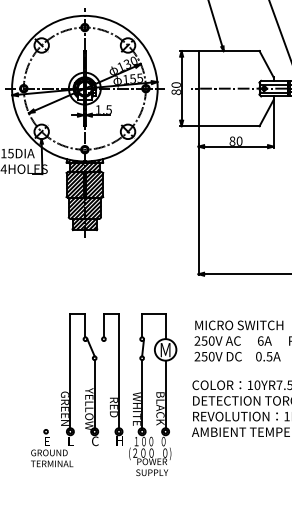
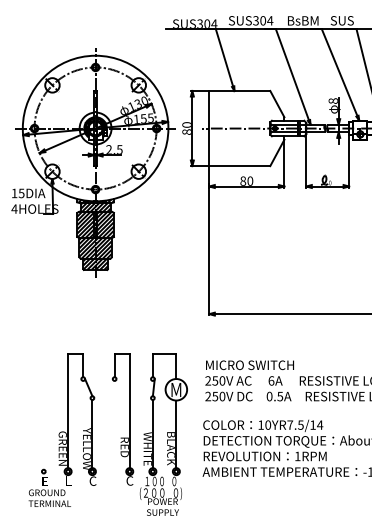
text: (97, 109) -> (108, 149), 1.5 -> 2.5
part: (64, 389) -> (62, 429), moved
text: (118, 440) -> (129, 480), H -> C

